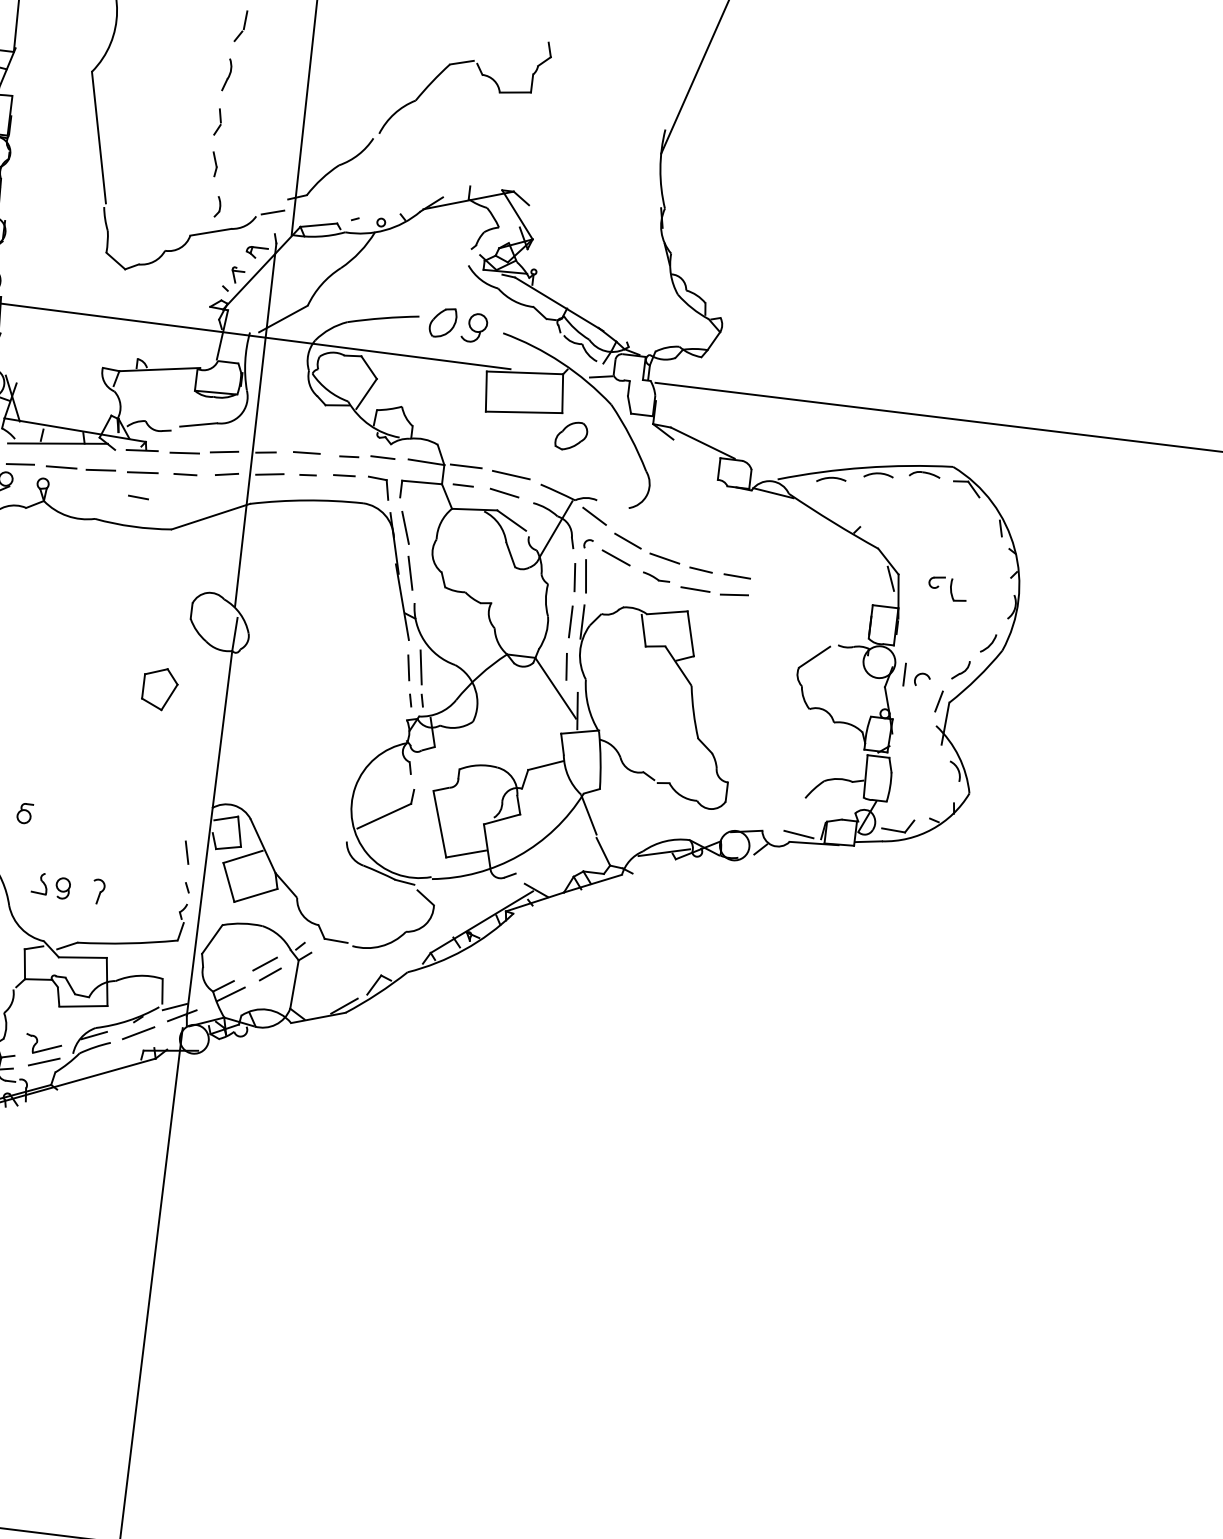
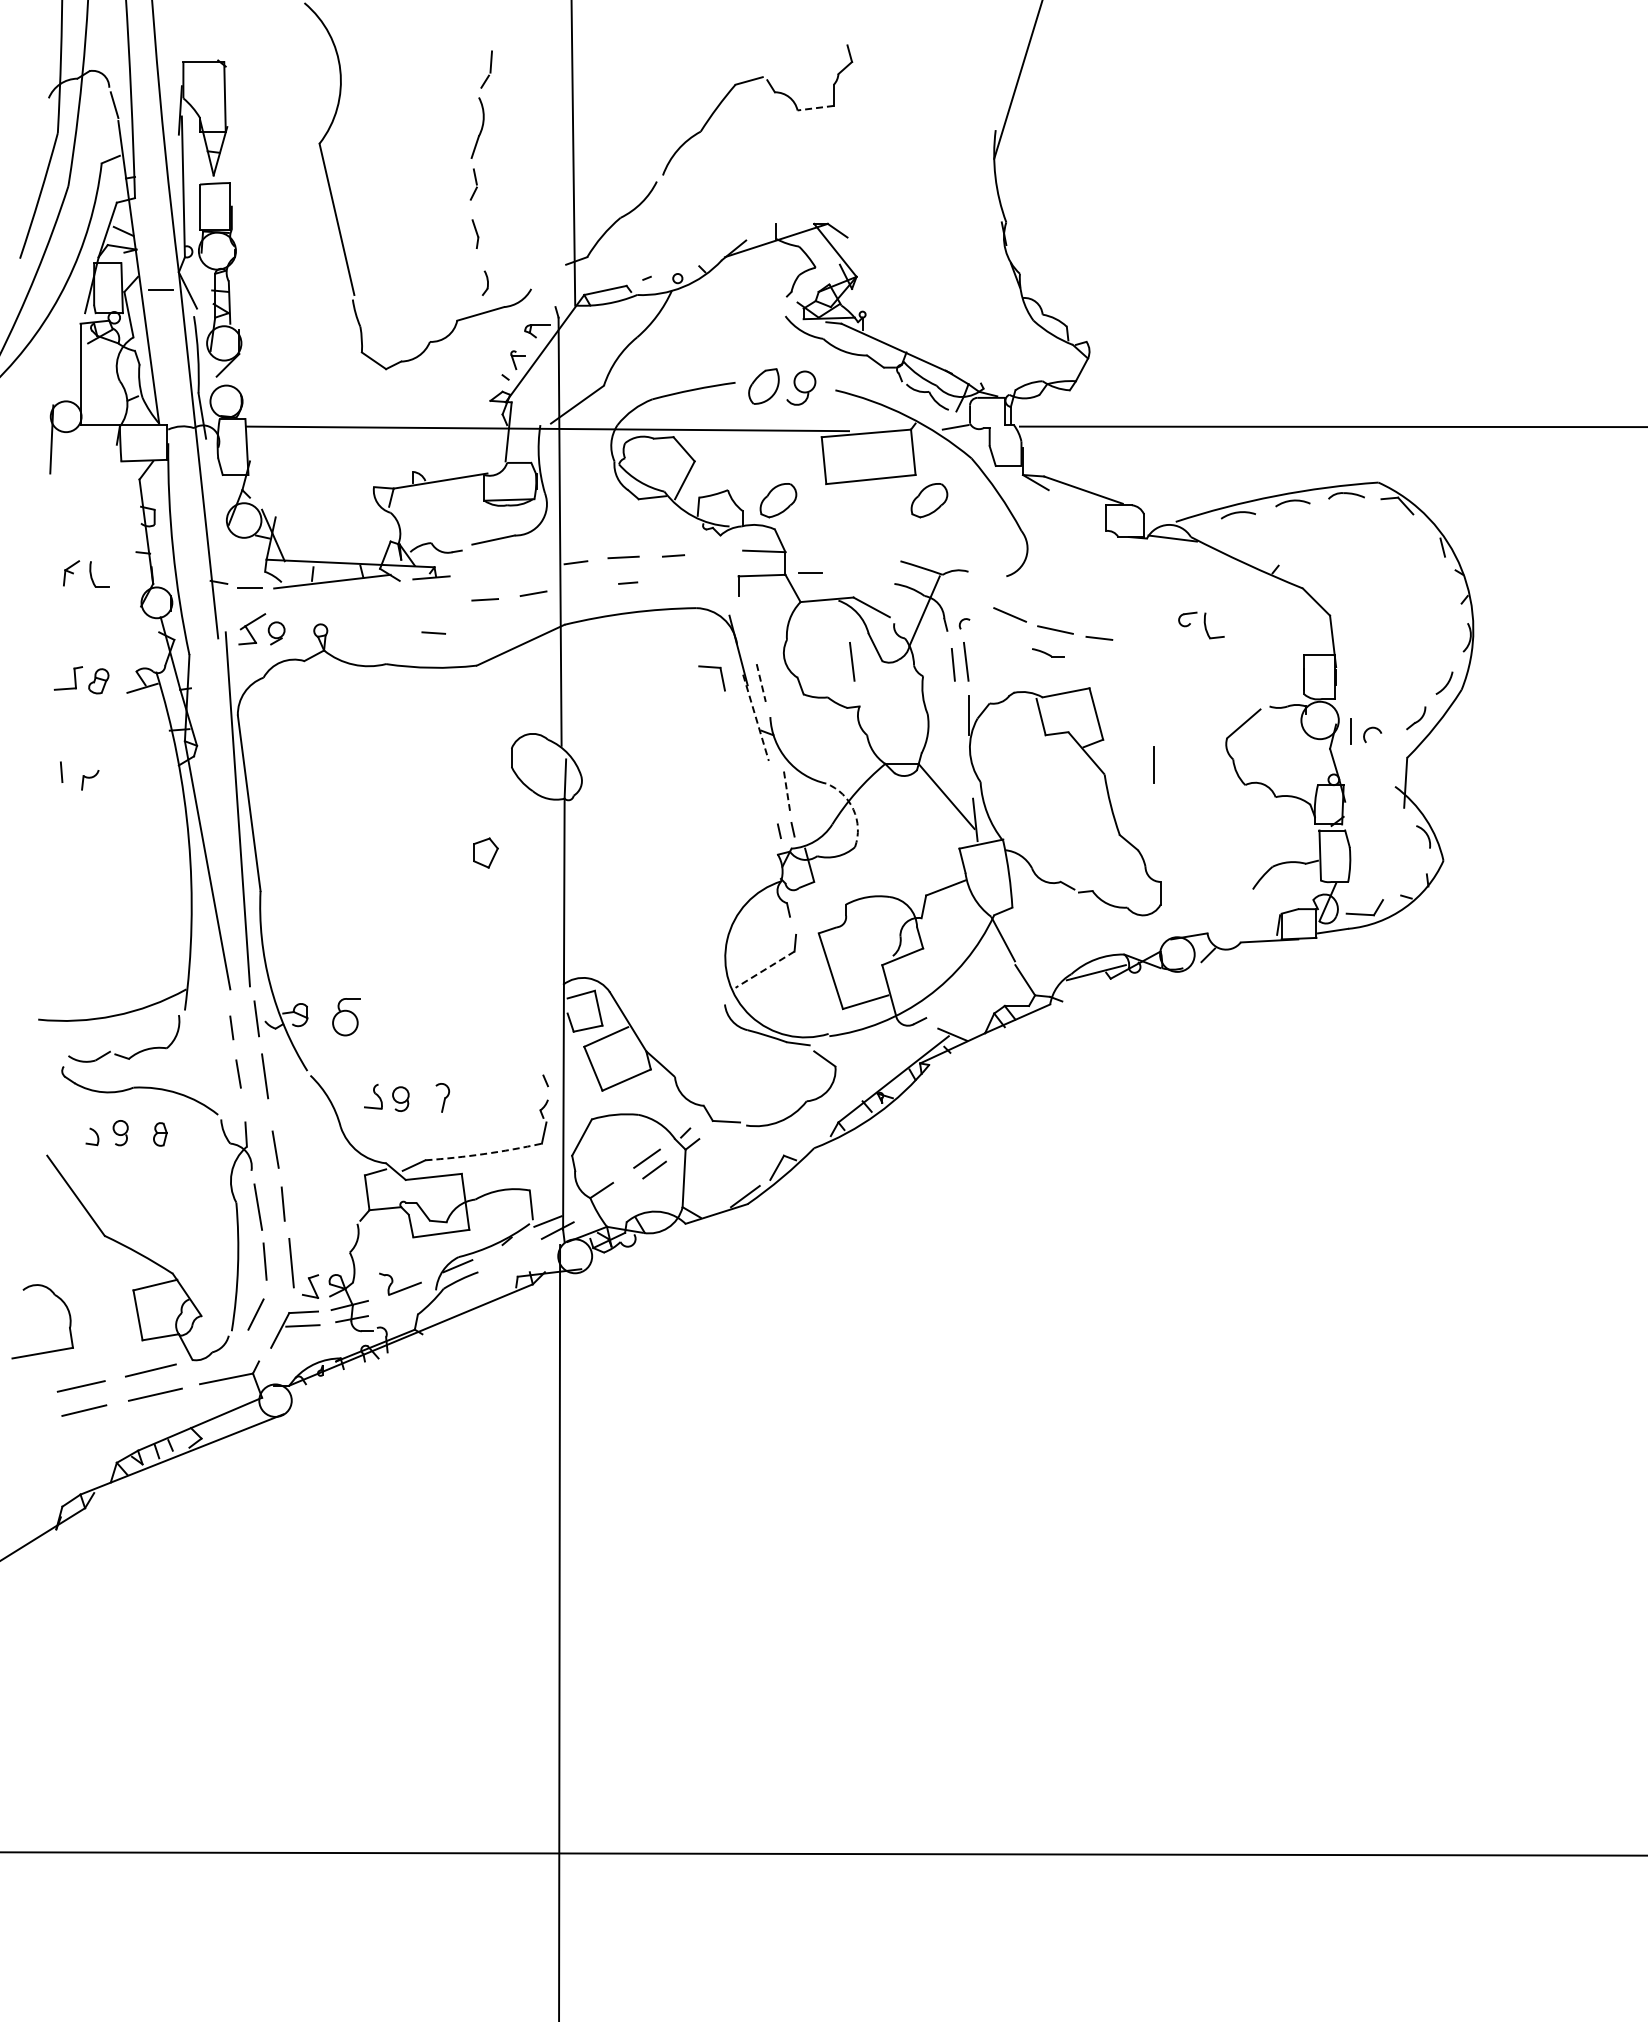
part: (227, 74) -> (477, 127), size x1.6
line: (515, 92) -> (815, 108), solid -> dashed
line: (273, 212) -> (550, 281), removed
part: (443, 420) -> (778, 500), added
line: (224, 451) -> (527, 567), removed
line: (184, 452) -> (481, 574), removed
line: (382, 457) -> (712, 552), removed
line: (20, 463) -> (291, 610), removed
line: (466, 466) -> (811, 550), removed
line: (61, 467) -> (339, 608), removed
line: (100, 470) -> (385, 606), removed
line: (143, 472) -> (435, 603), removed
line: (269, 474) -> (583, 587), removed
line: (344, 475) -> (670, 578), removed
line: (510, 475) -> (864, 554), removed
part: (386, 485) -> (720, 674), moved
line: (504, 493) -> (859, 576), removed
line: (594, 516) -> (967, 590), removed
line: (405, 527) -> (749, 630), removed
line: (616, 557) -> (998, 635), removed
line: (489, 564) -> (852, 661), added
line: (410, 573) -> (761, 683), solid -> dashed
line: (737, 576) -> (1142, 640), removed
line: (890, 578) -> (1321, 621), removed
part: (947, 588) -> (1201, 625), moved
line: (695, 589) -> (1095, 661), removed
line: (734, 594) -> (1141, 662), removed
line: (402, 601) -> (755, 717), solid -> dashed
line: (570, 621) -> (1153, 764), moved
line: (565, 666) -> (955, 769), removed
line: (408, 667) -> (772, 793), removed
line: (420, 667) -> (786, 791), solid -> dashed
part: (159, 688) -> (485, 852), size x0.6
arc: (475, 689) -> (853, 809), solid -> dashed
line: (939, 701) -> (1395, 757), removed
part: (24, 813) -> (345, 1017), size x1.6
line: (384, 816) -> (765, 969), solid -> dashed
line: (798, 834) -> (1250, 932), removed
line: (187, 852) -> (540, 1039), removed
arc: (127, 943) -> (483, 1154), solid -> dashed
line: (230, 994) -> (611, 1198), removed
line: (138, 1033) -> (509, 1257), removed
line: (44, 1061) -> (403, 1303), removed

